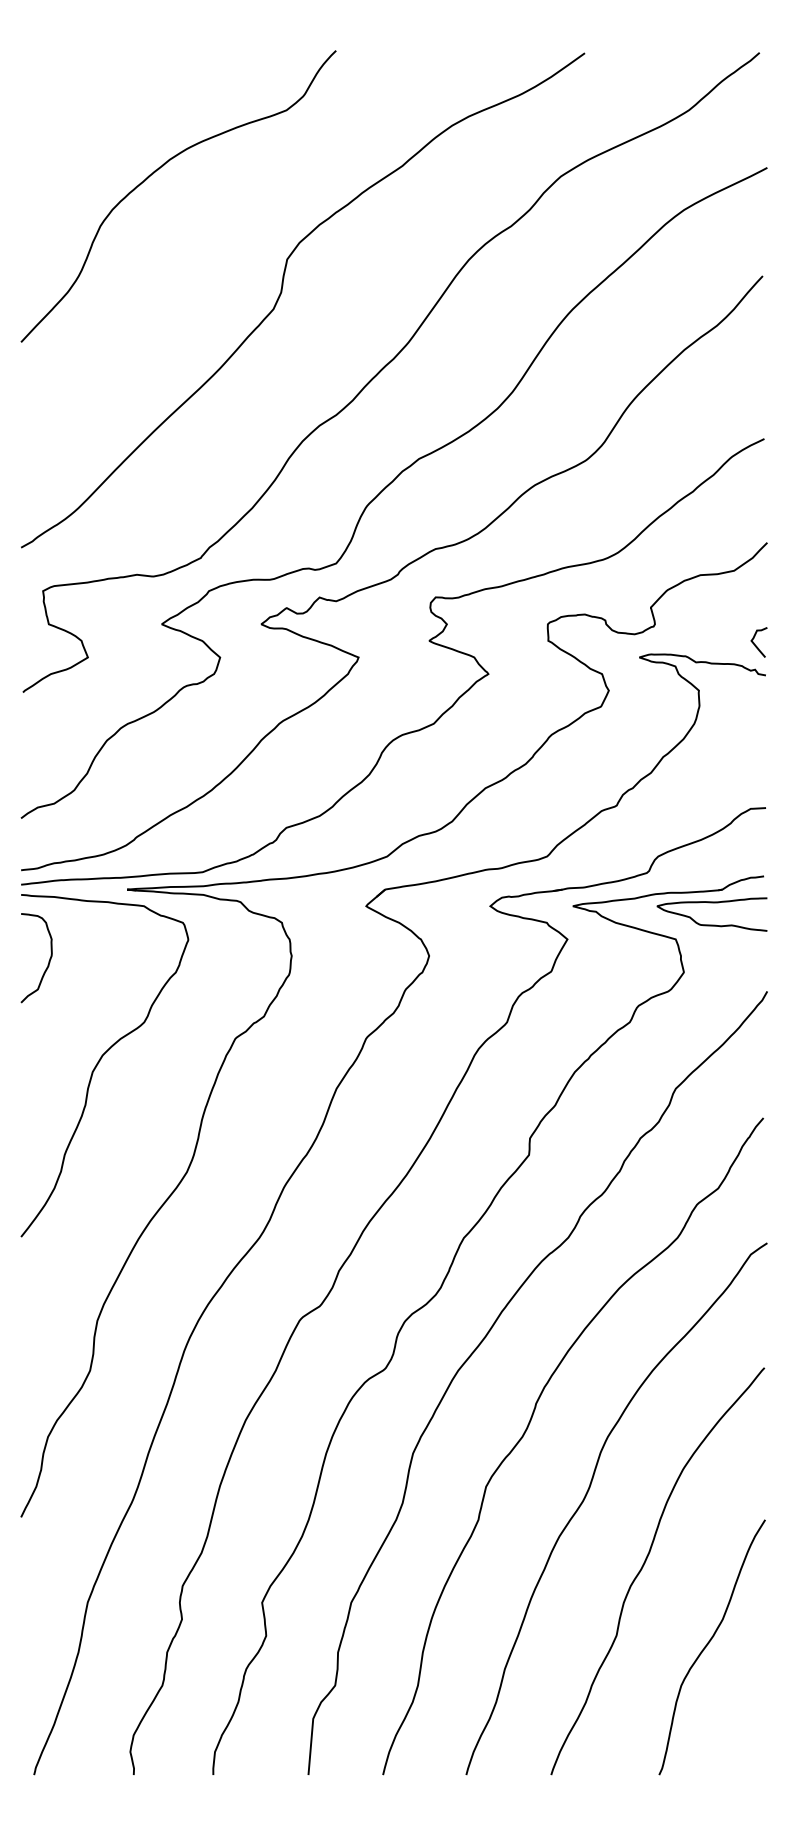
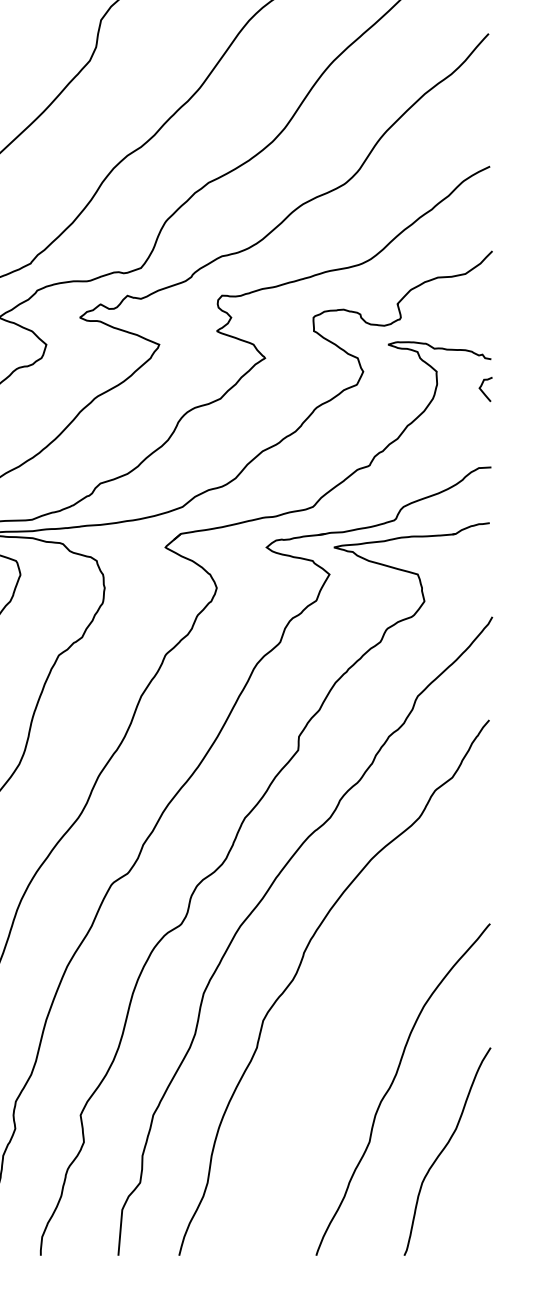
curve: (755, 644) -> (482, 391), moved
curve: (711, 924) -> (446, 562), removed
curve: (587, 1494) -> (345, 1027), removed

